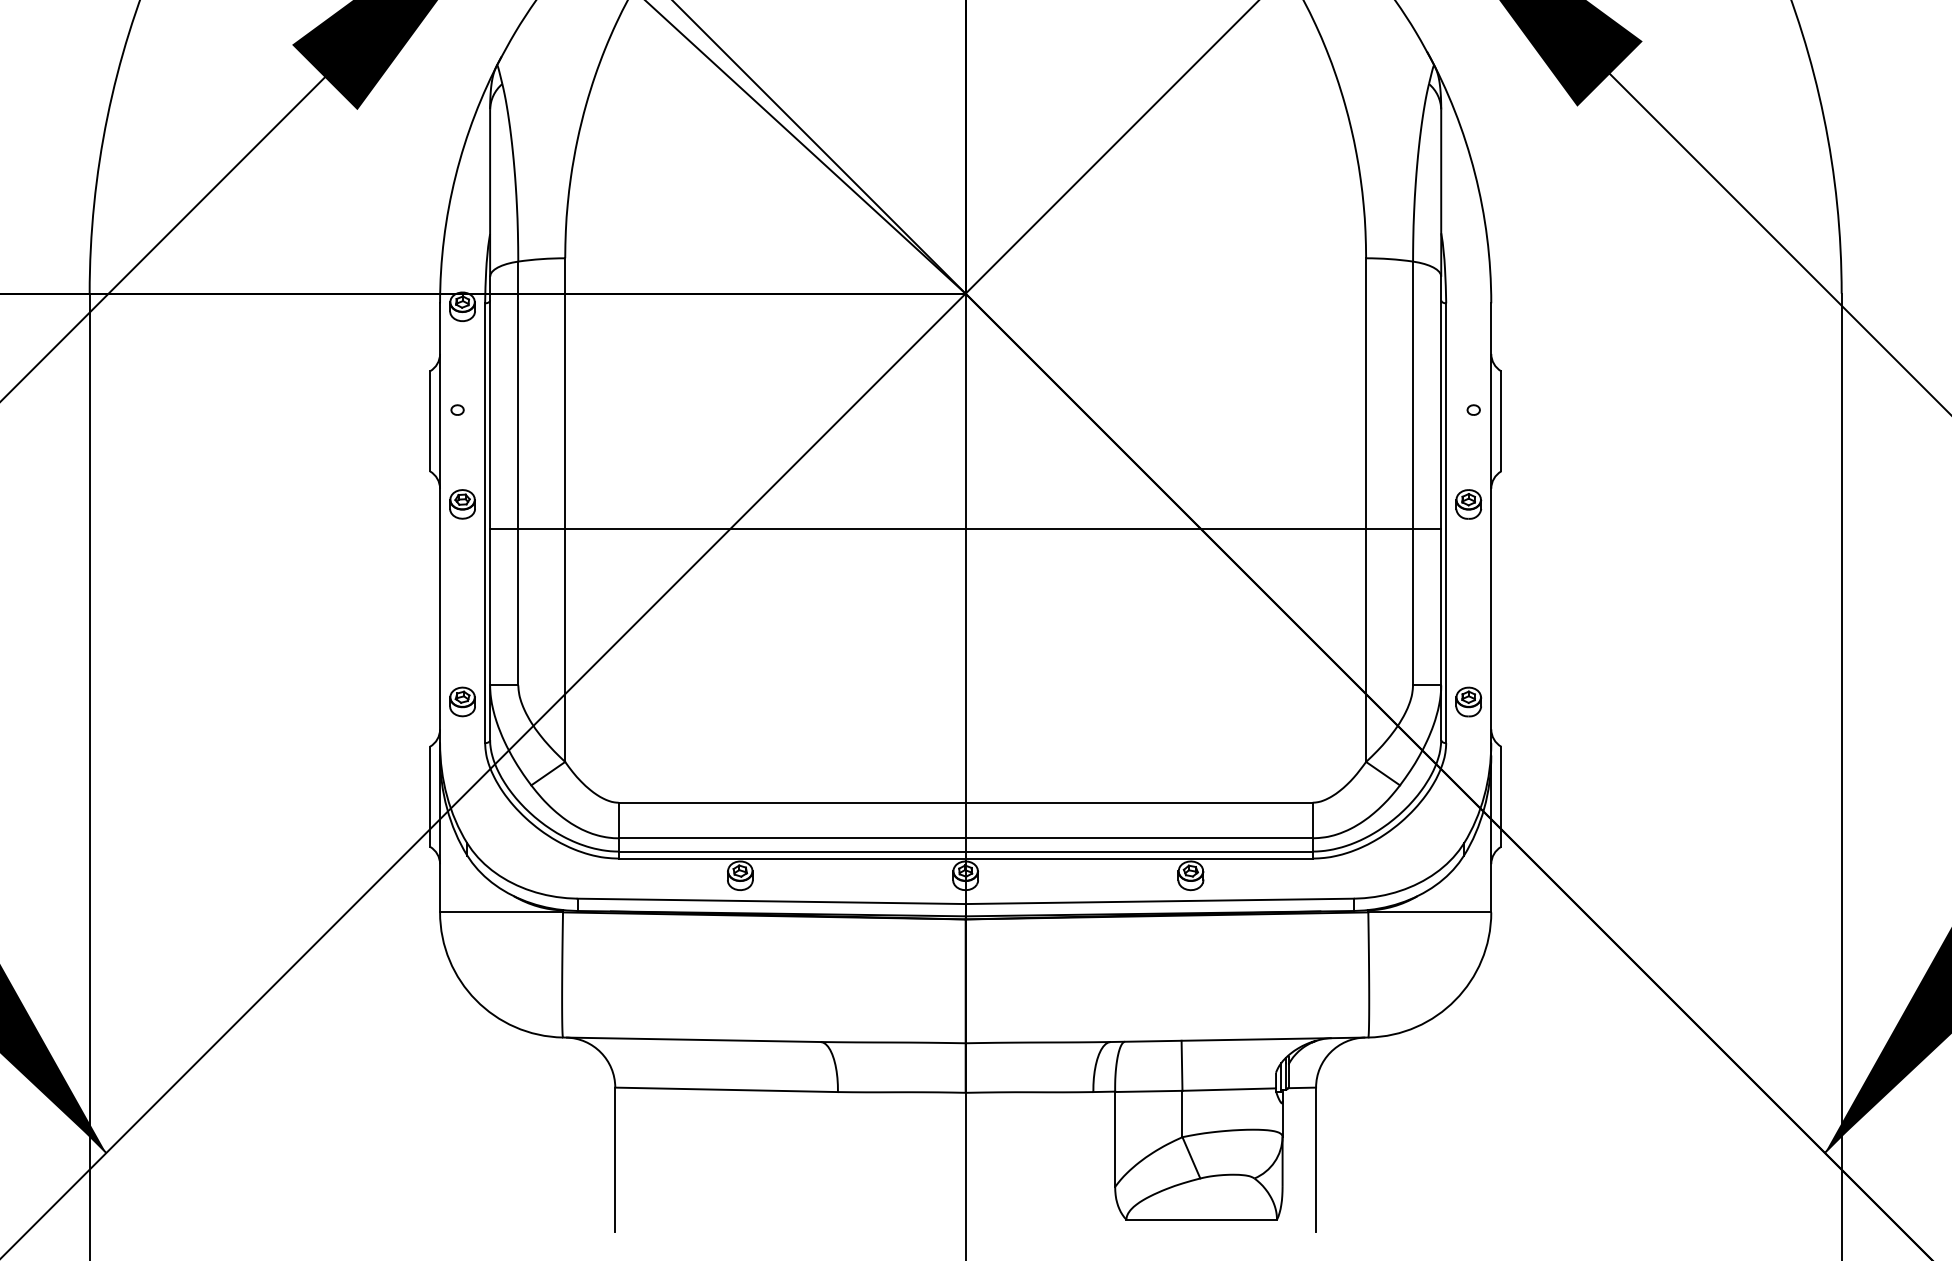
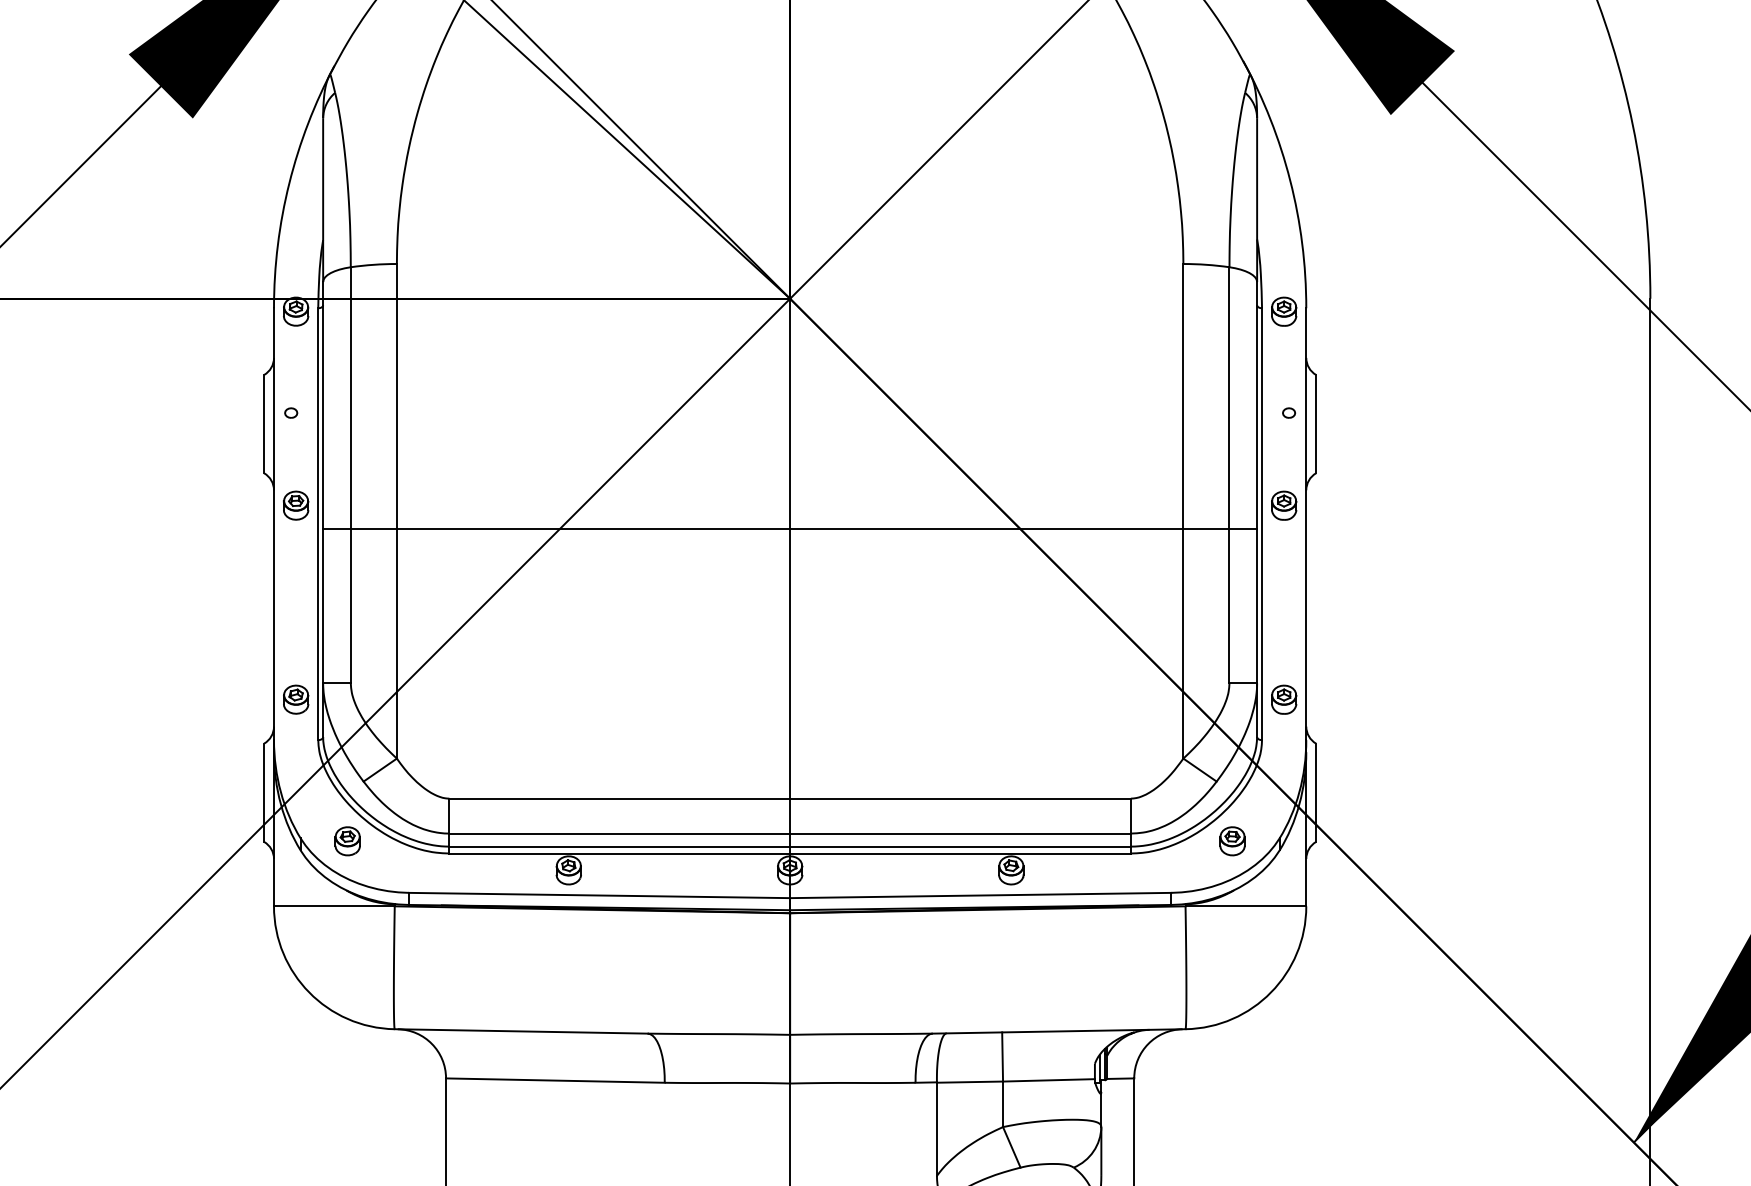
part: (1468, 306) -> (1283, 311), added
part: (514, 846) -> (347, 841), added
part: (1415, 846) -> (1231, 841), added

